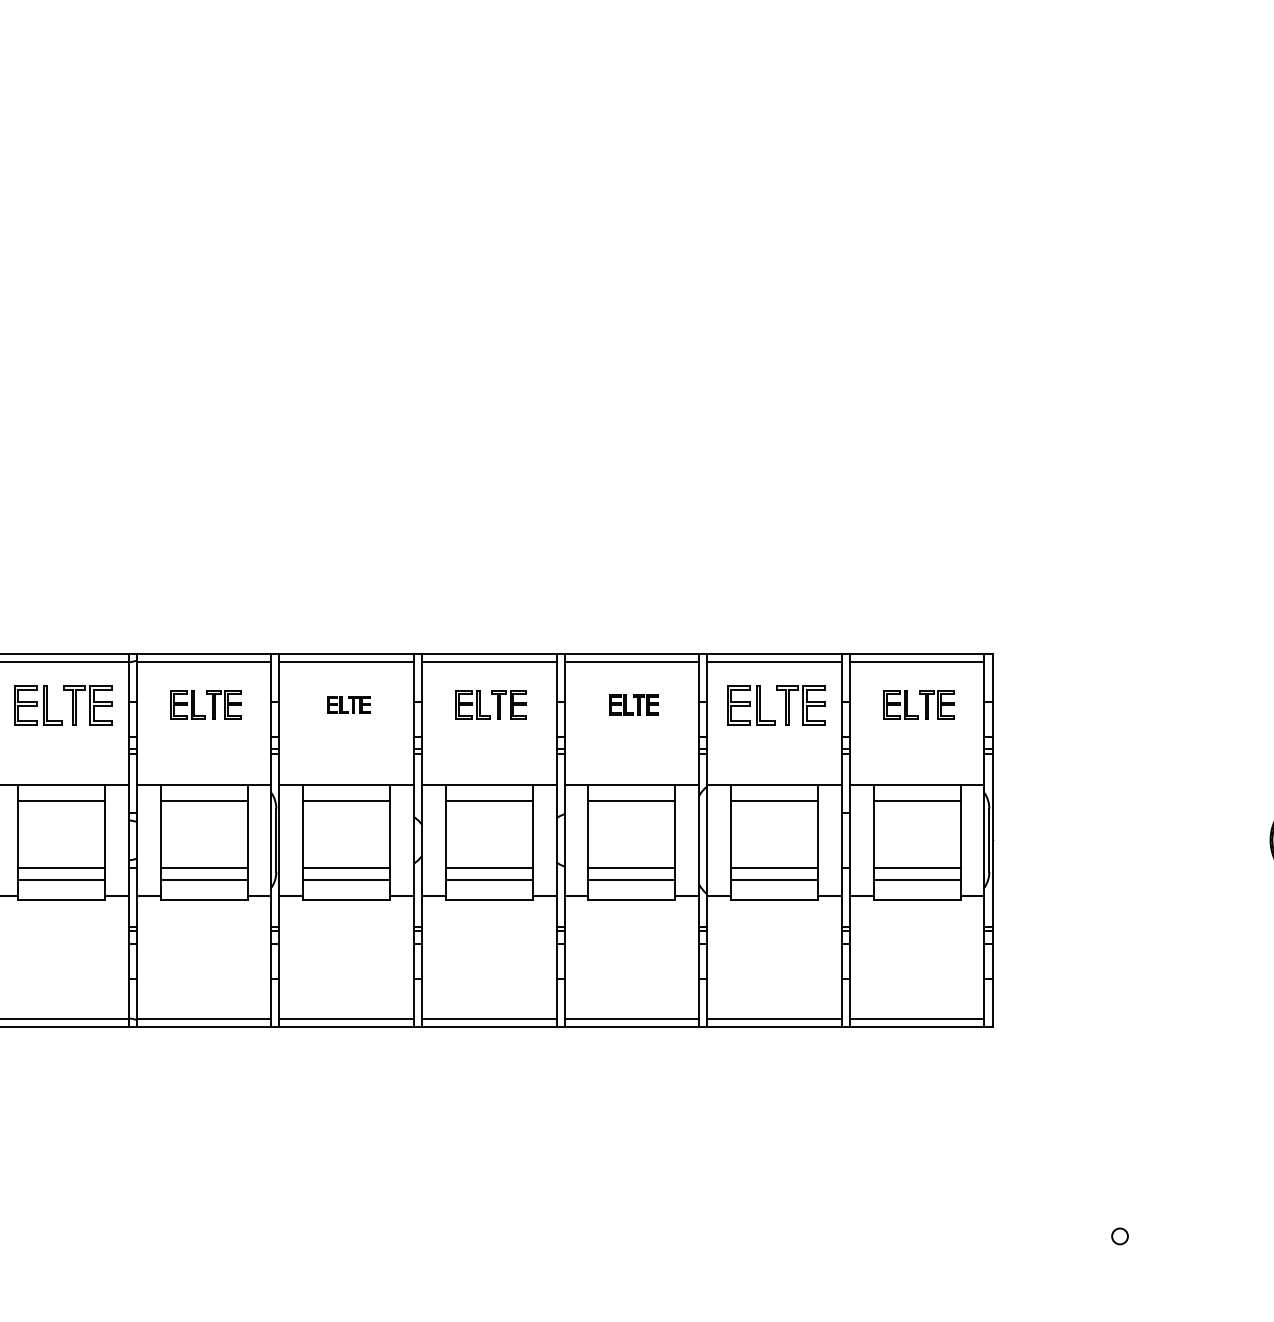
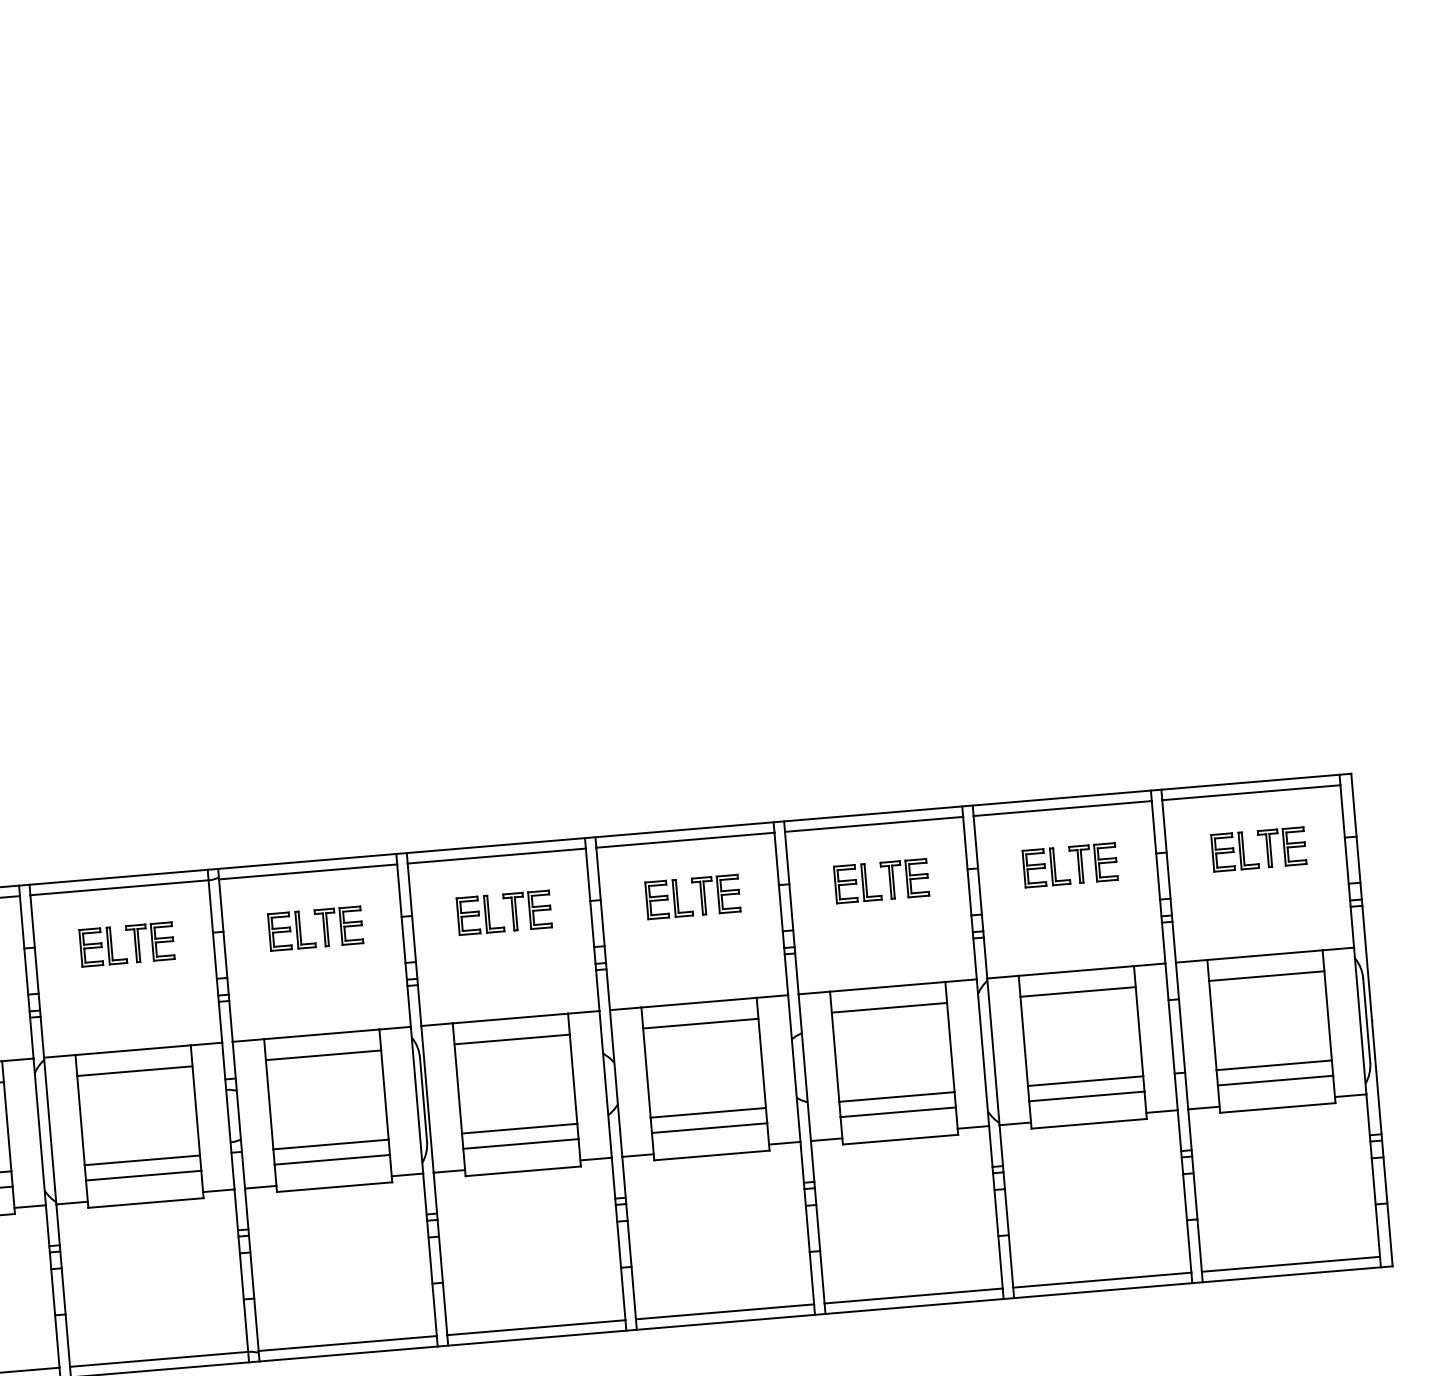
part: (63, 704) -> (126, 943), size x0.71
part: (348, 704) -> (503, 912), size x1.67
part: (633, 704) -> (880, 880), size x1.43
part: (776, 704) -> (1070, 864), size x0.71

